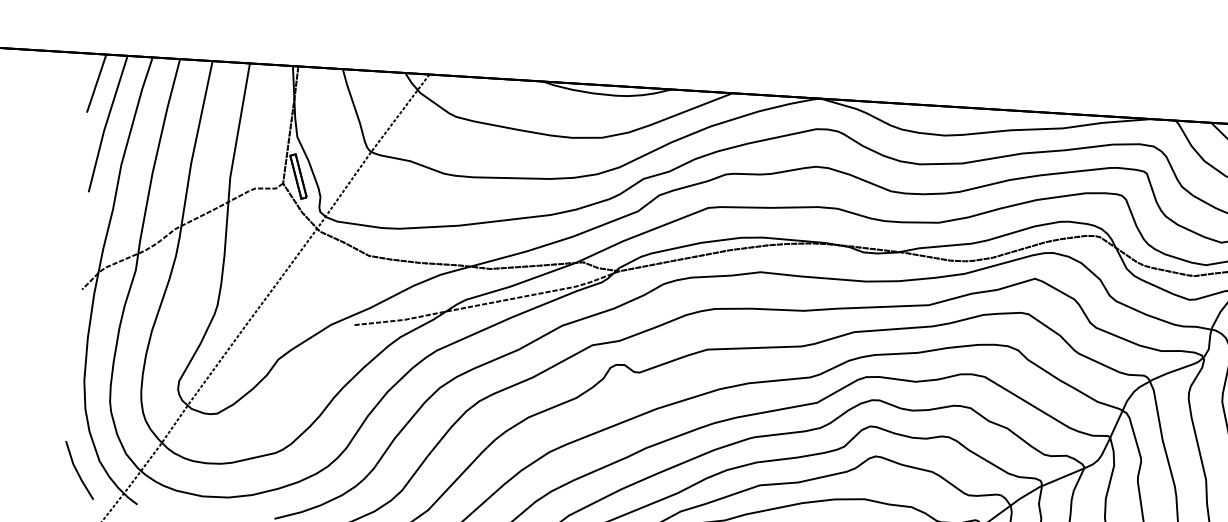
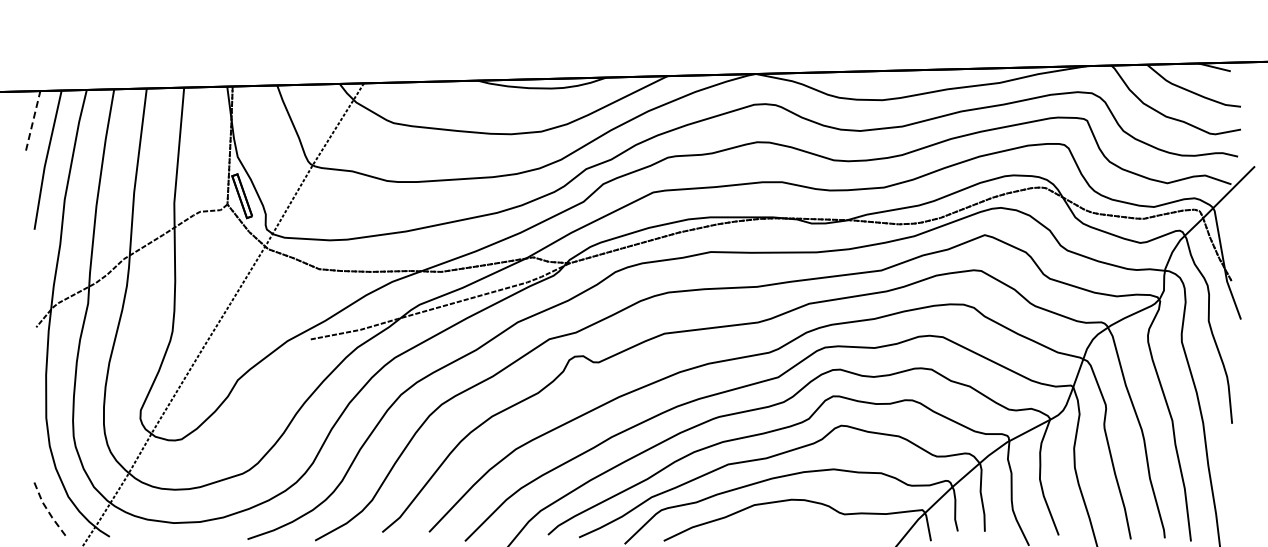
line: (97, 82) -> (33, 119), solid -> dashed
line: (76, 470) -> (46, 508), solid -> dashed

